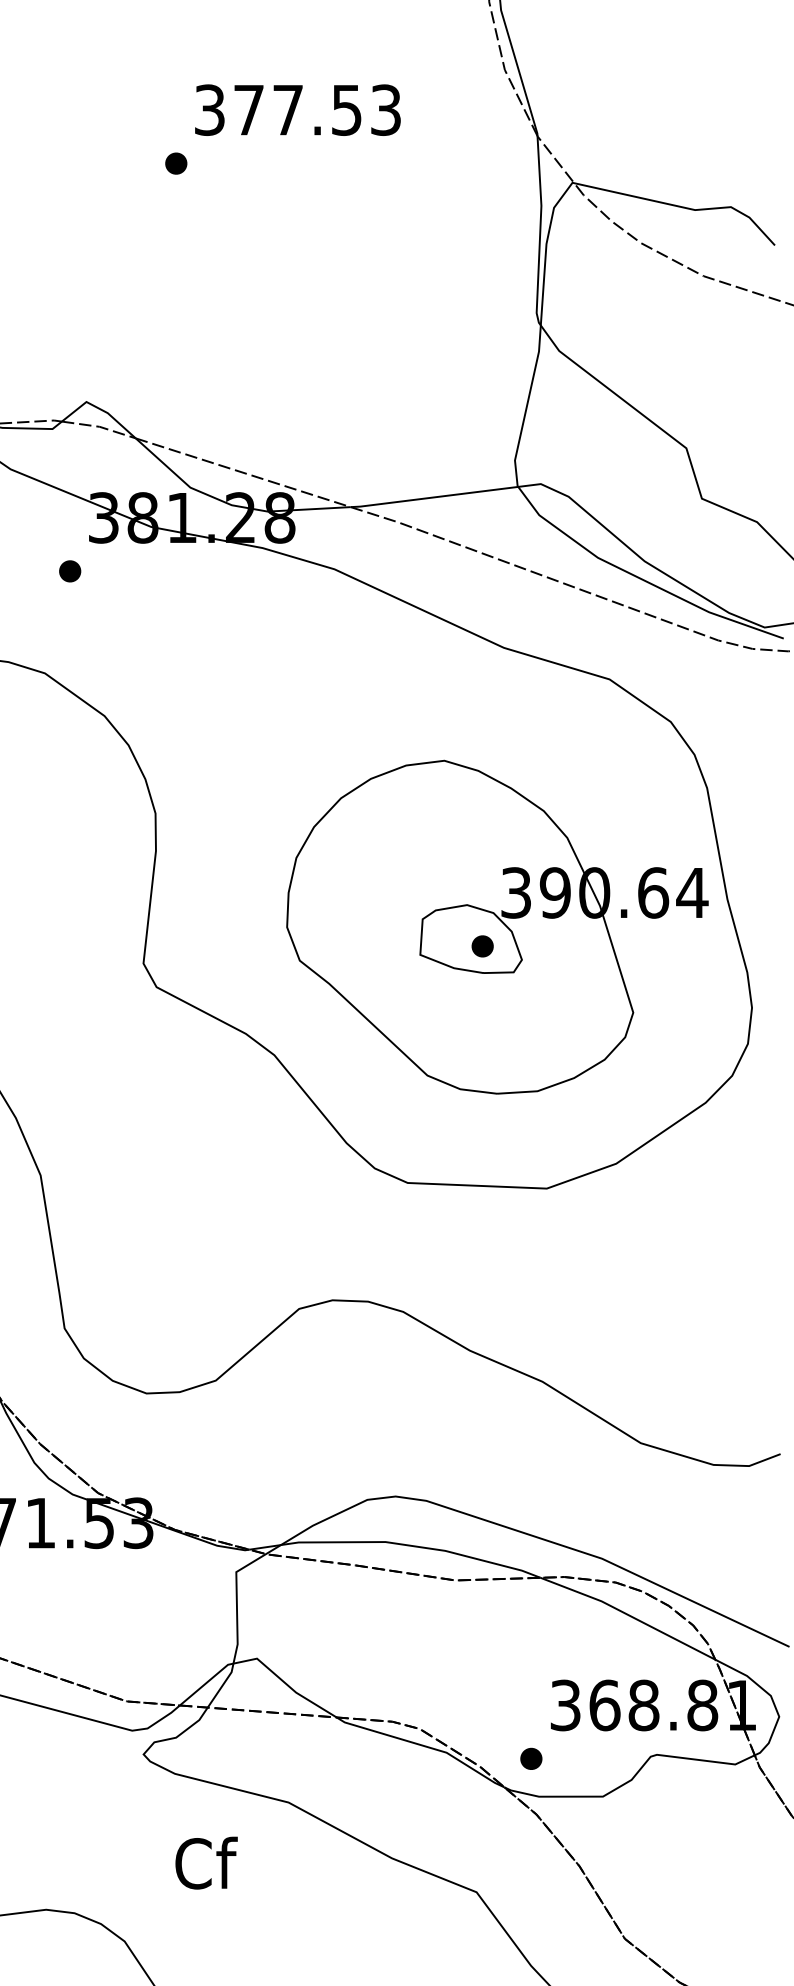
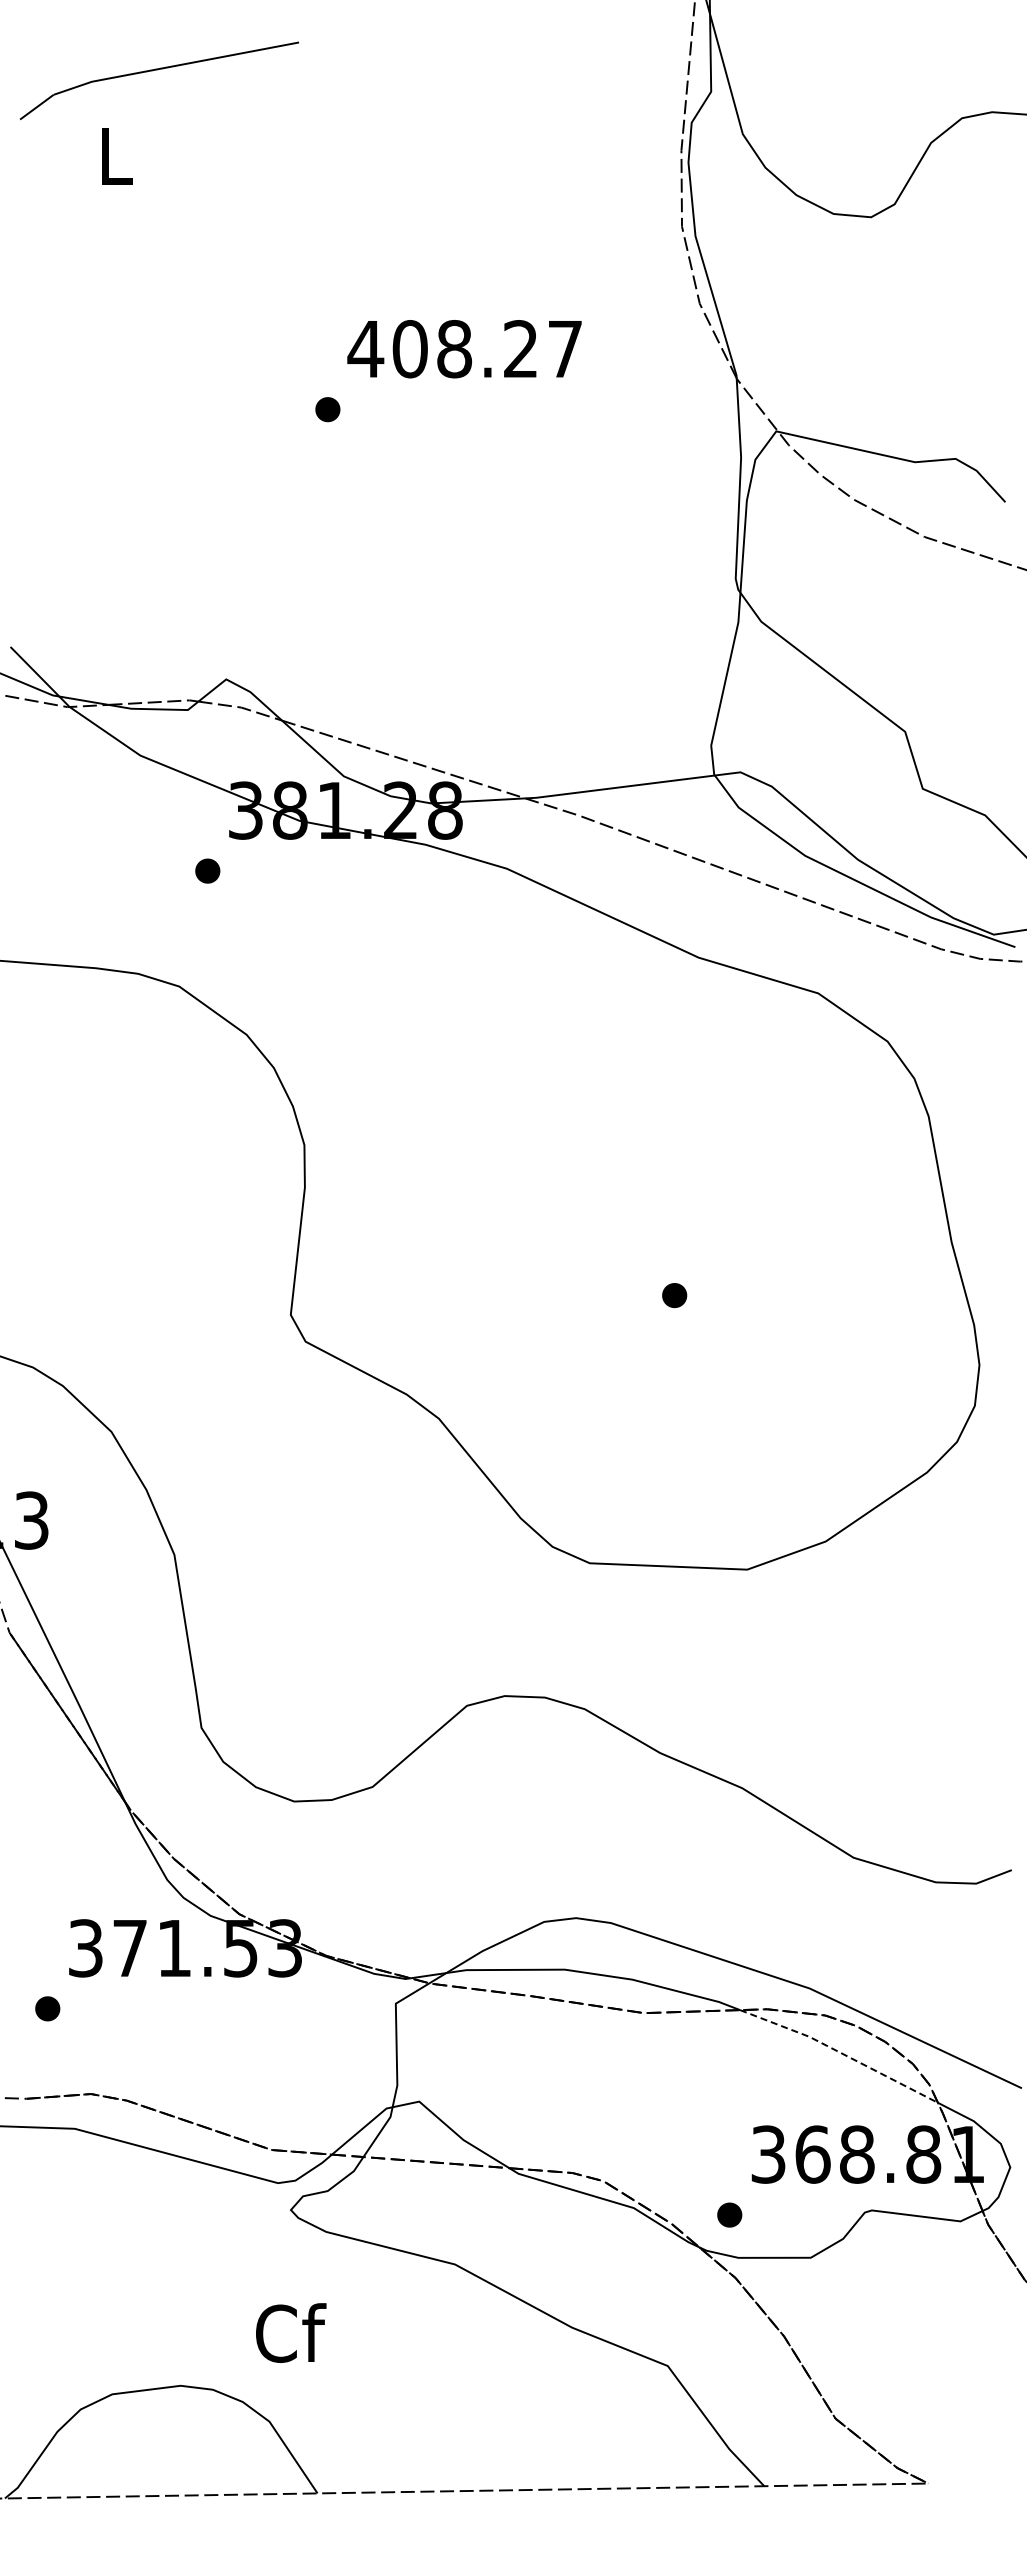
text: (296, 110) -> (464, 349), 377.53 -> 408.27
part: (497, 926) -> (691, 1273), removed
line: (629, 1615) -> (840, 2052), solid -> dashed
text: (206, 1862) -> (291, 2332), moved

